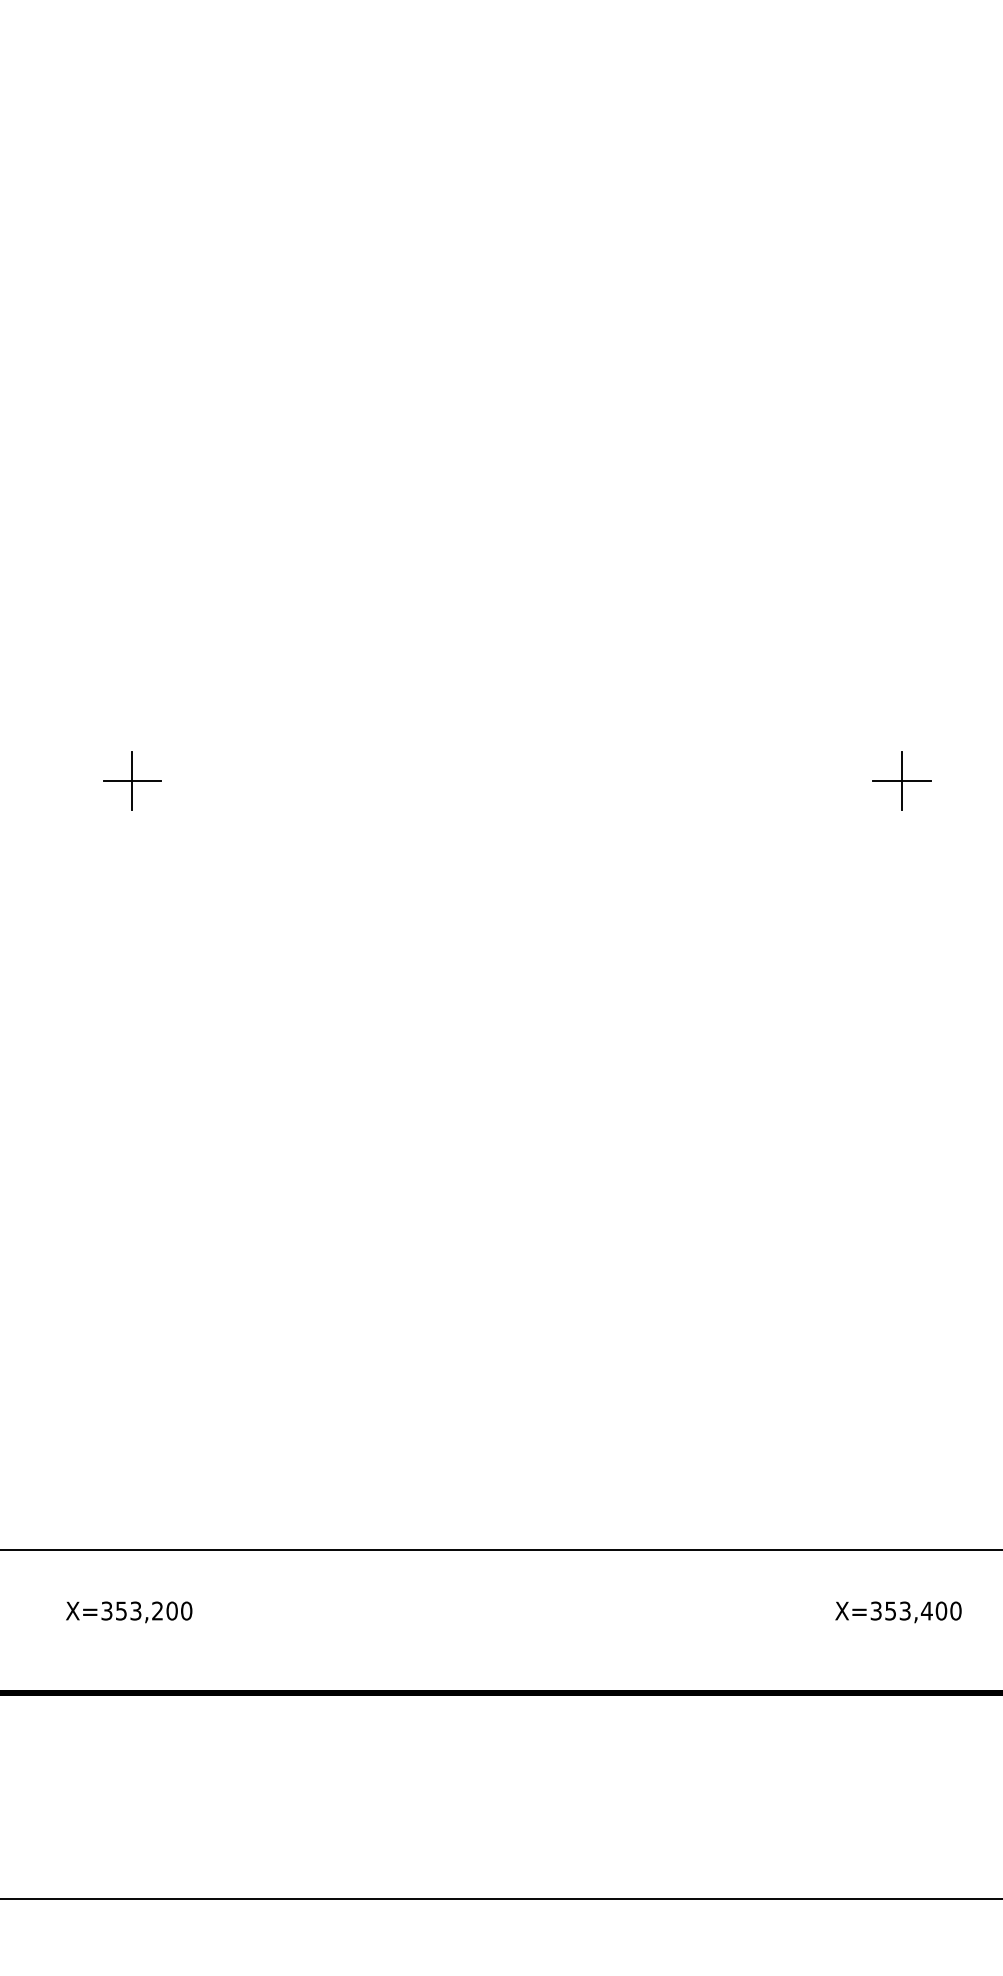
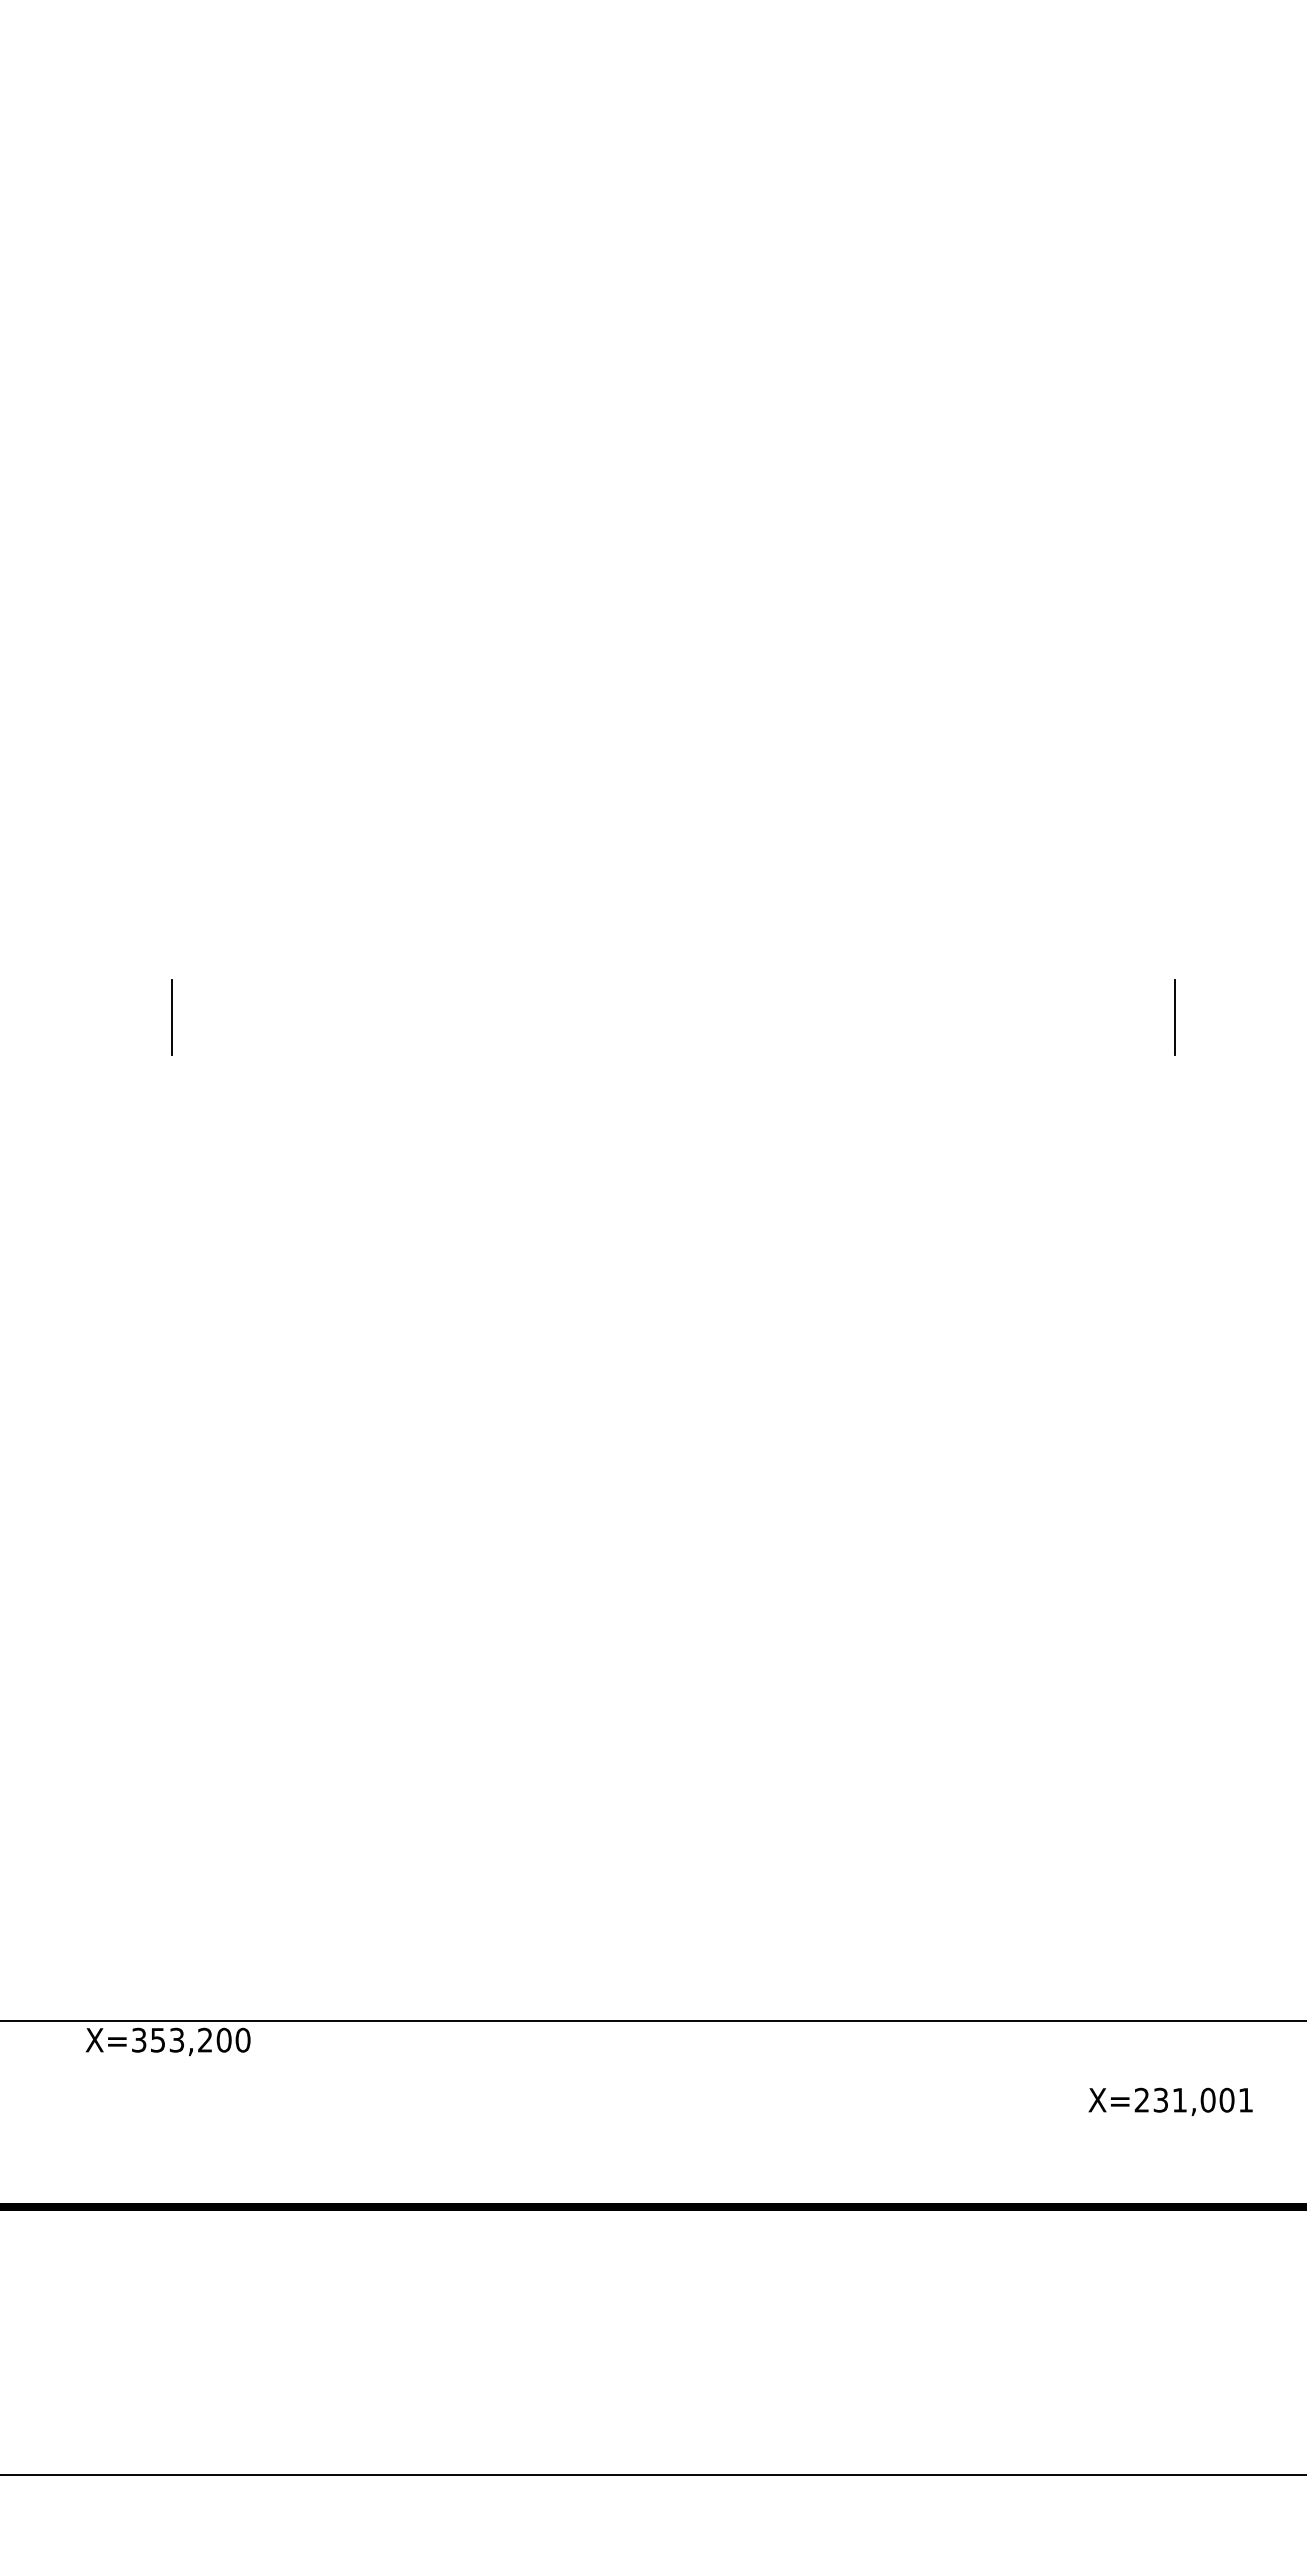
line: (132, 780) -> (172, 1017), removed
line: (901, 780) -> (1174, 1017), removed
text: (915, 1610) -> (1193, 2099), X=353,400 -> X=231,001
text: (128, 1612) -> (167, 2041), moved

